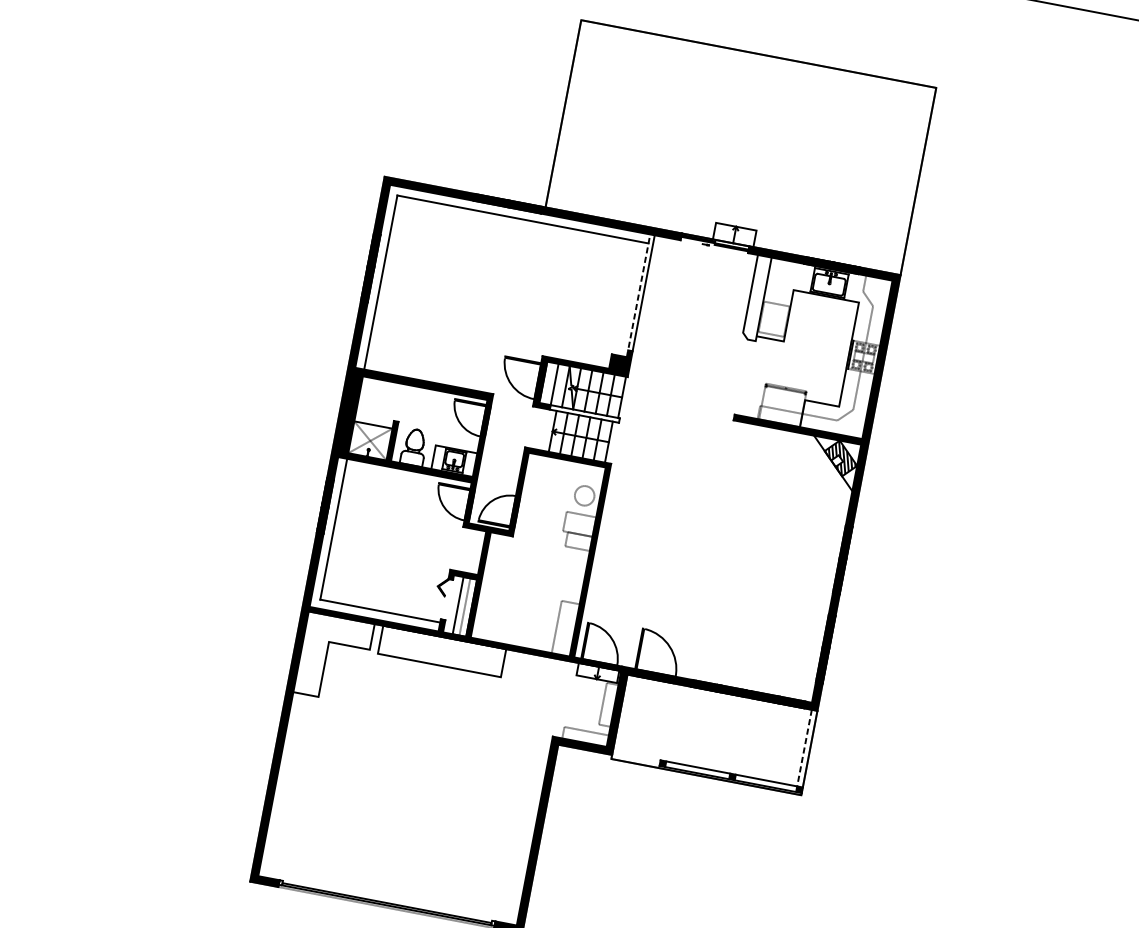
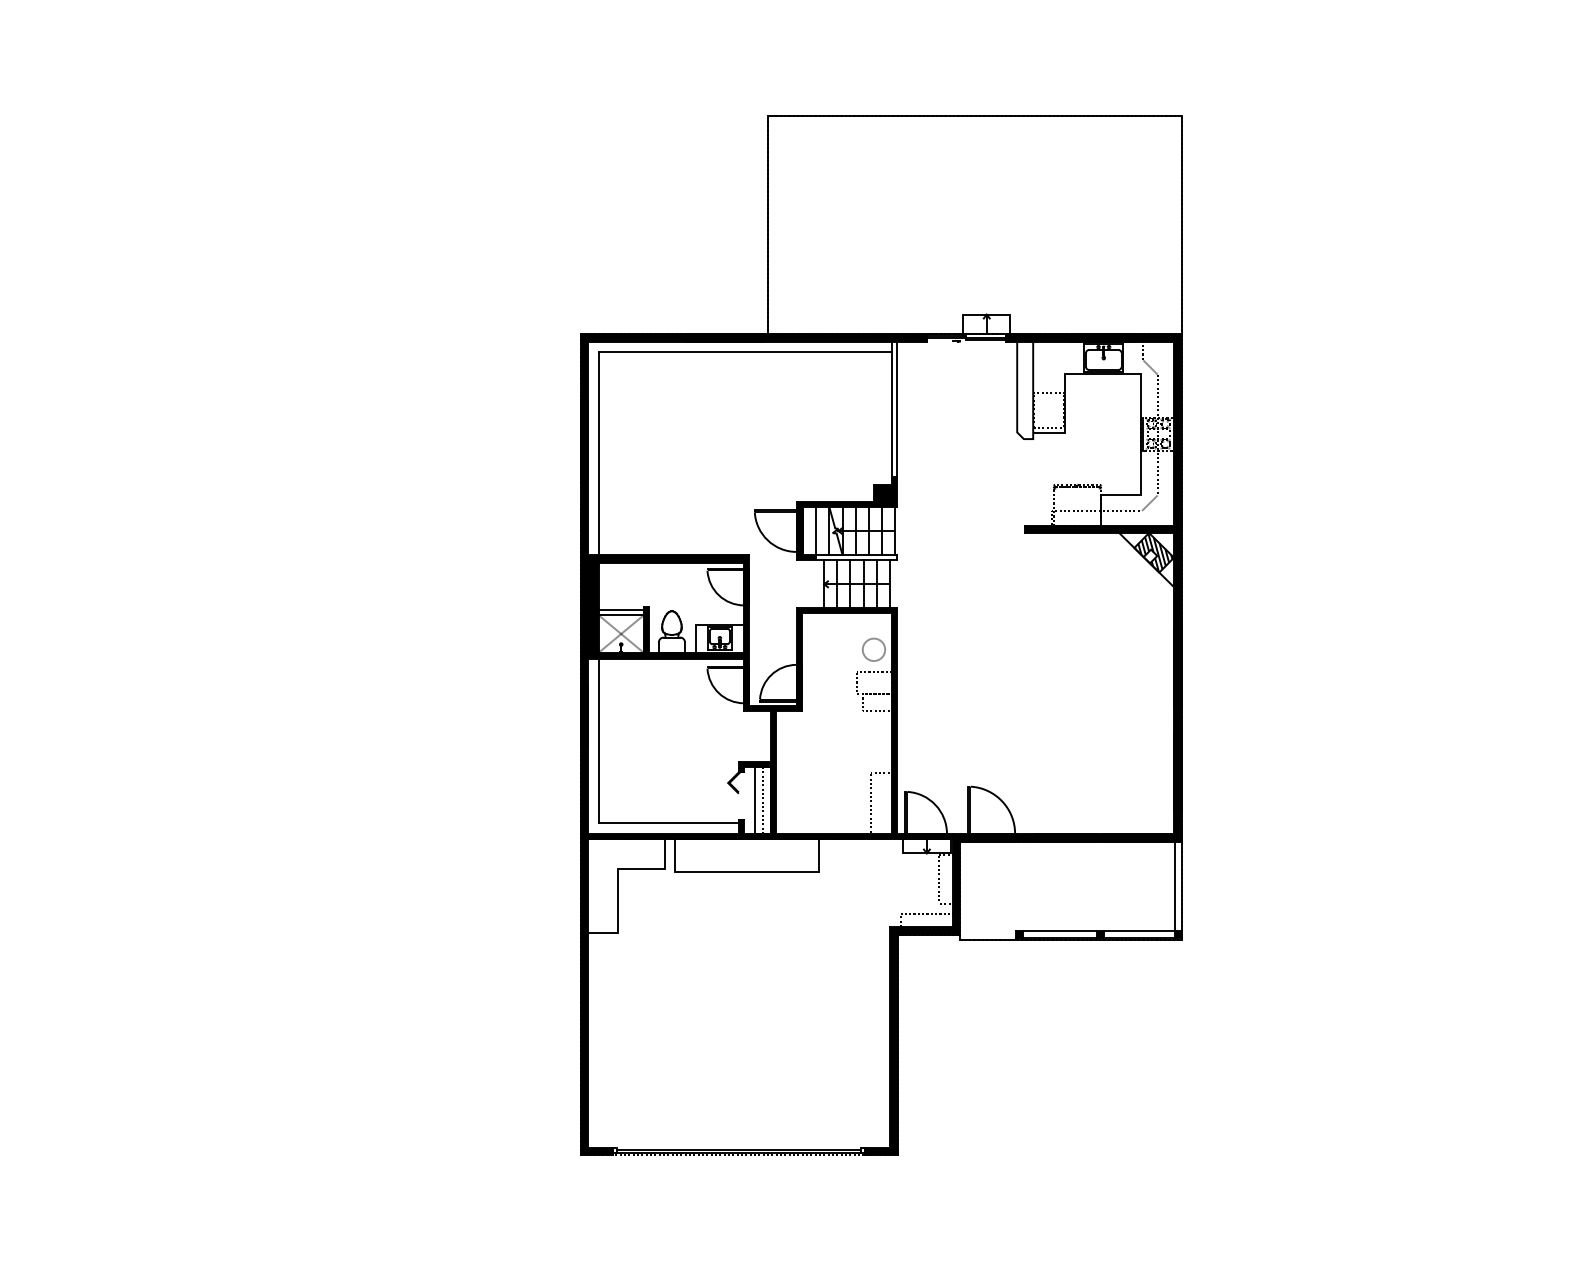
line: (638, 295) -> (891, 413), dashed -> solid
line: (373, 420) -> (620, 610), added
line: (804, 750) -> (1175, 889), dashed -> solid

